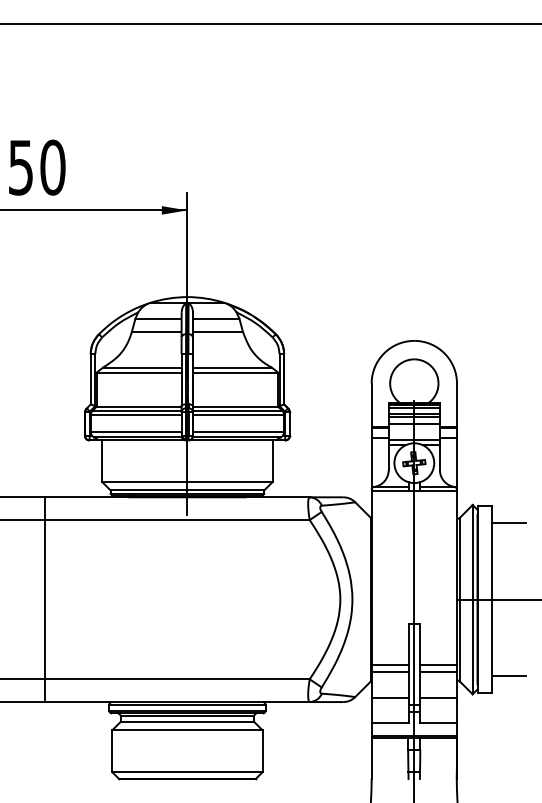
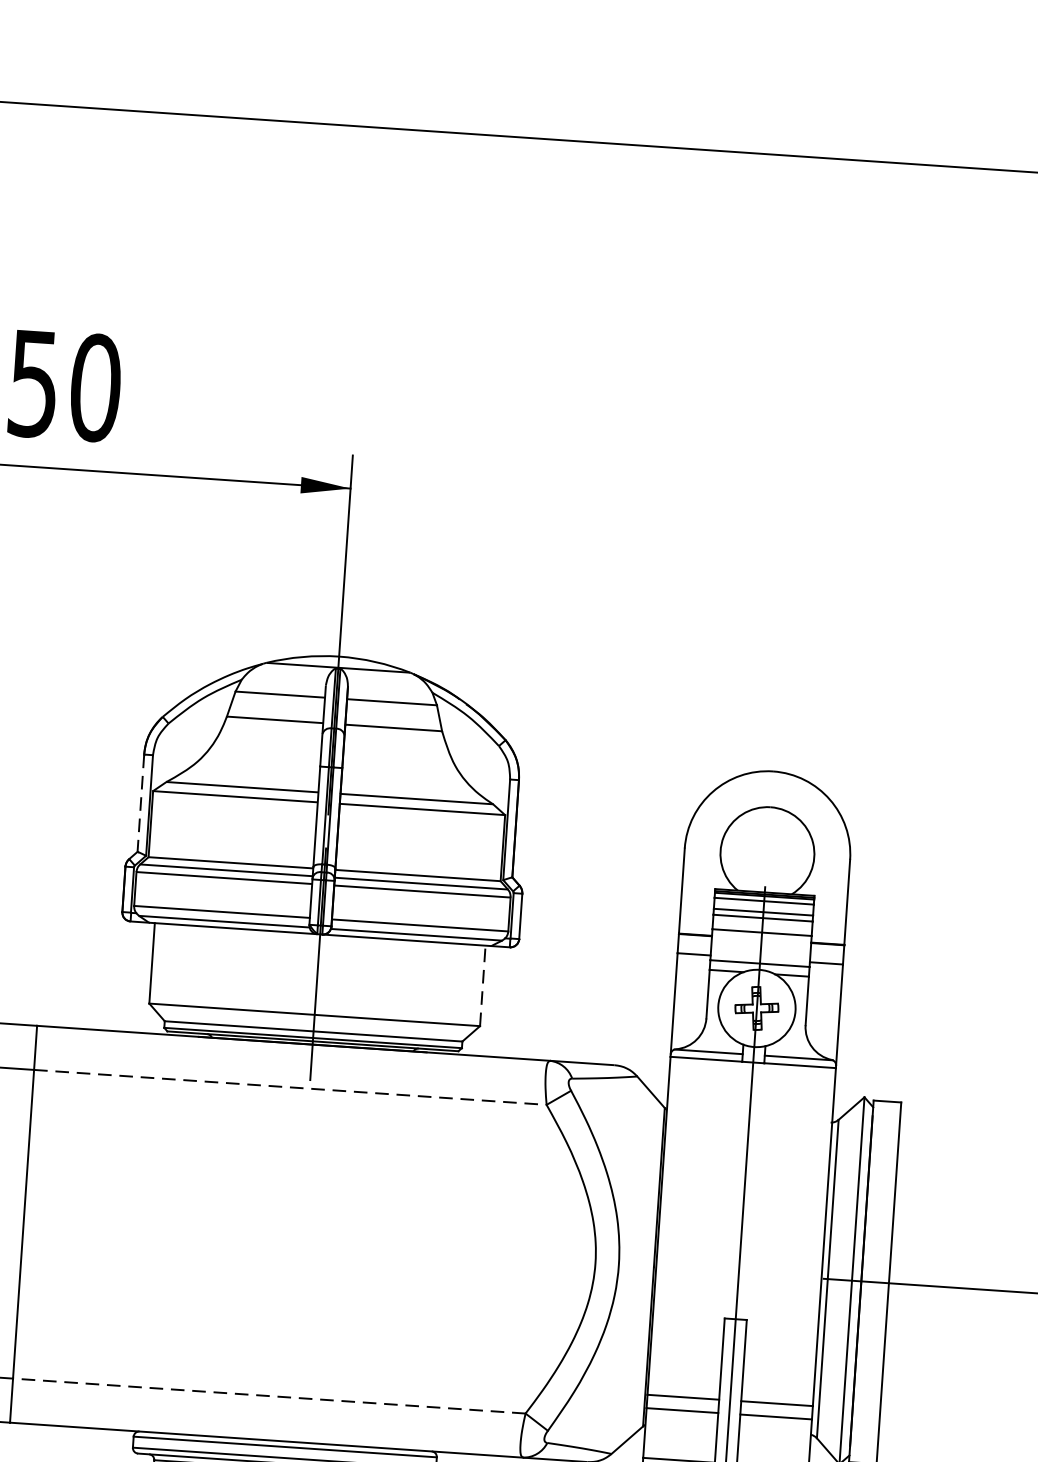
line: (90, 379) -> (140, 803), solid -> dashed
line: (272, 461) -> (482, 986), solid -> dashed
line: (177, 520) -> (290, 1088), solid -> dashed
line: (508, 522) -> (931, 1135), removed
line: (508, 676) -> (911, 1434), removed
line: (176, 679) -> (267, 1396), solid -> dashed

